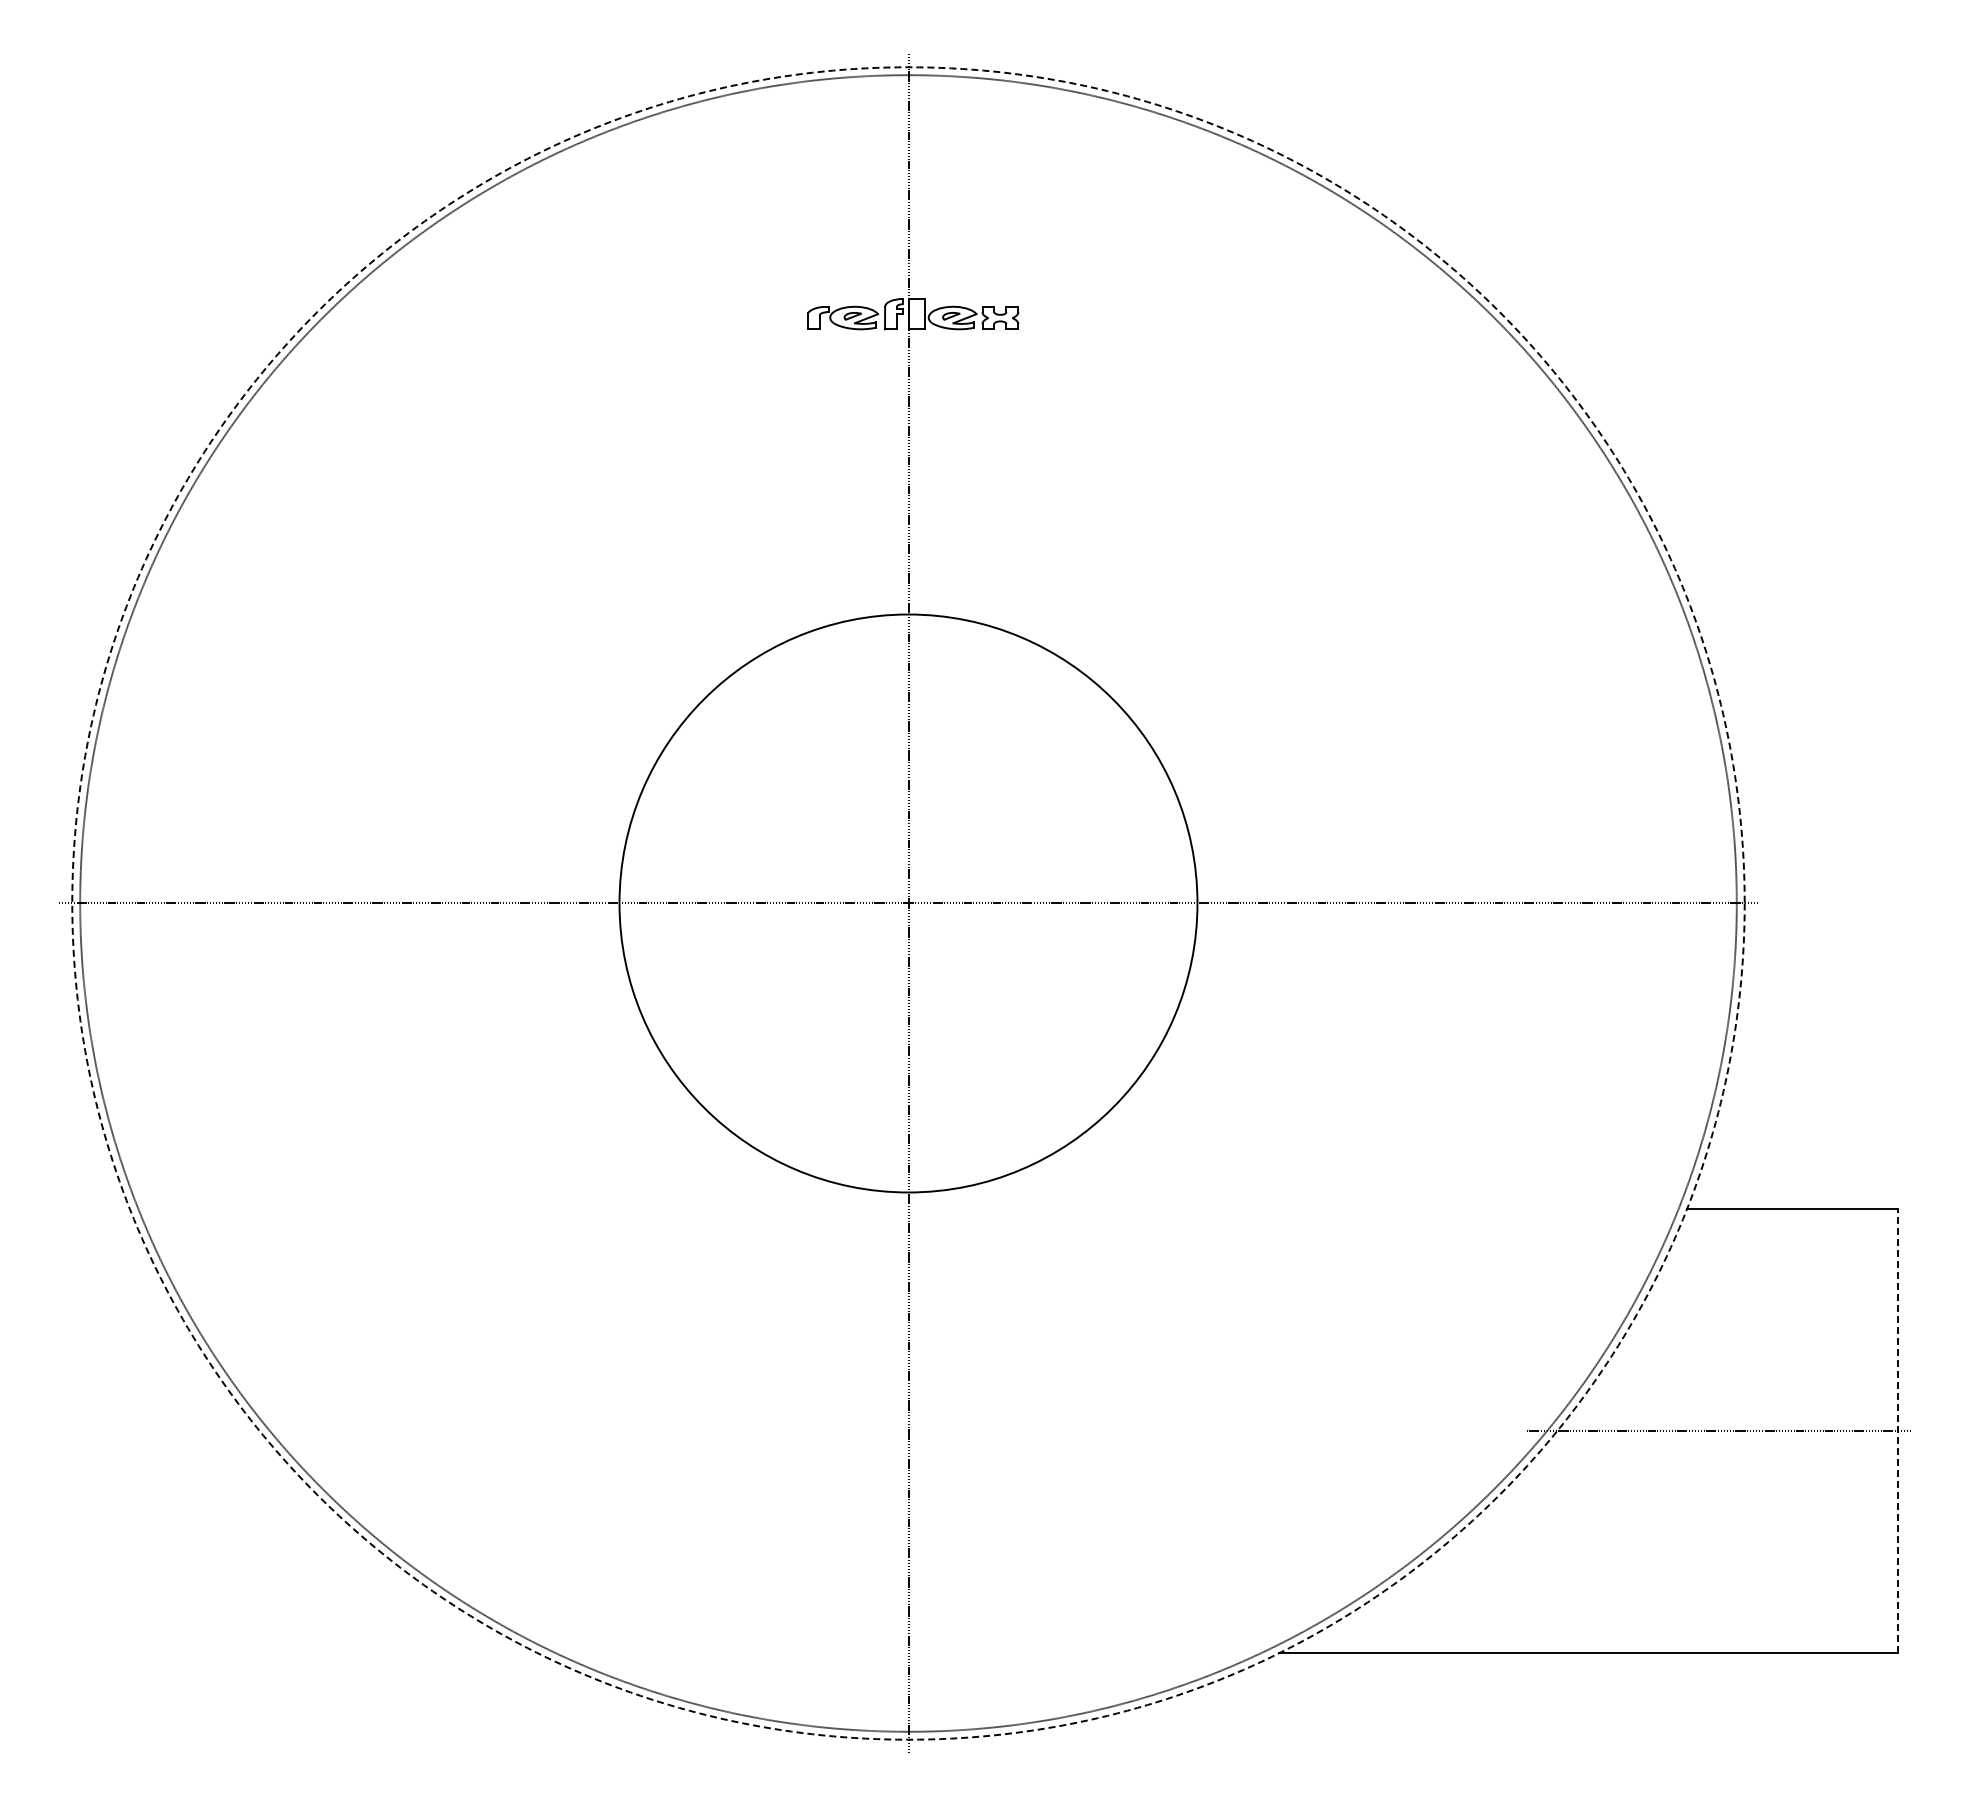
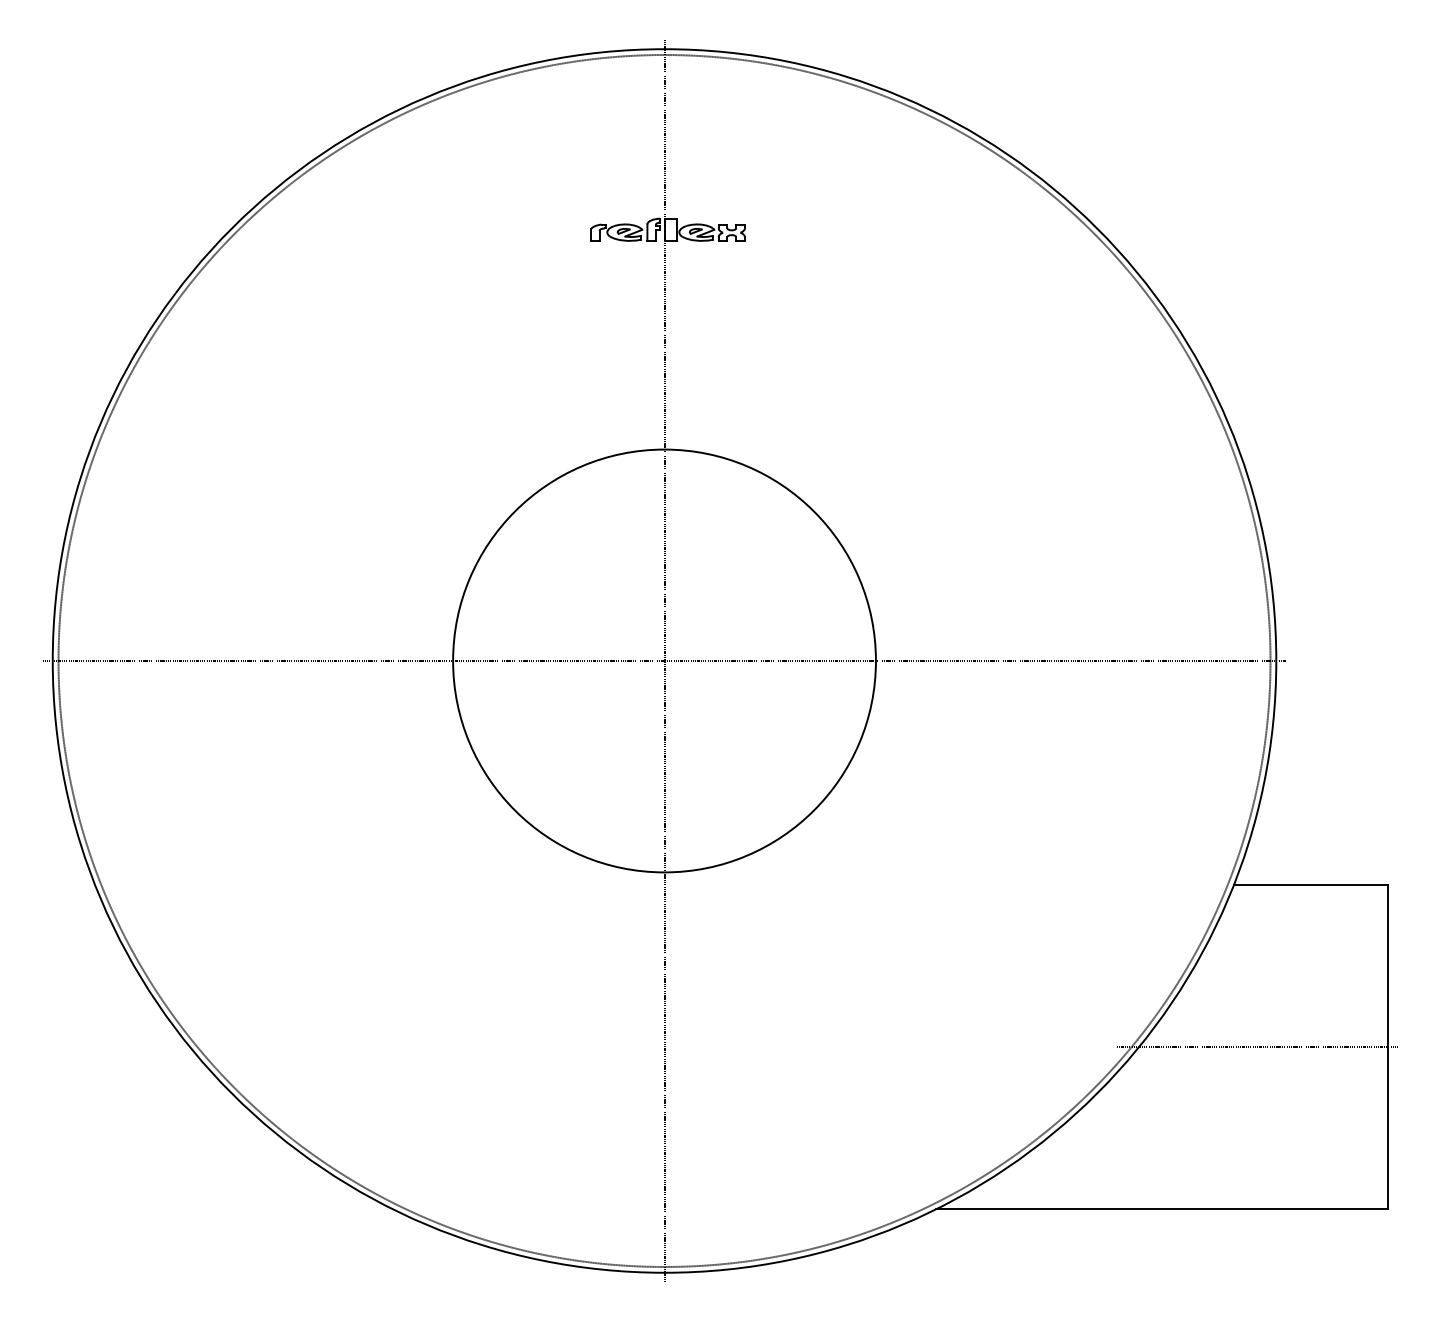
circle: (908, 903) -> (664, 661), dashed -> solid
line: (1897, 1431) -> (1388, 1047), dashed -> solid

